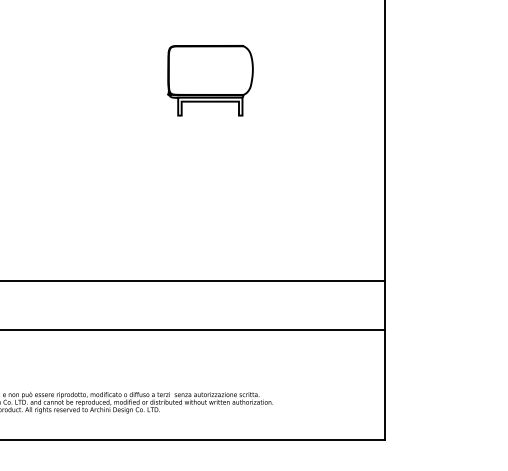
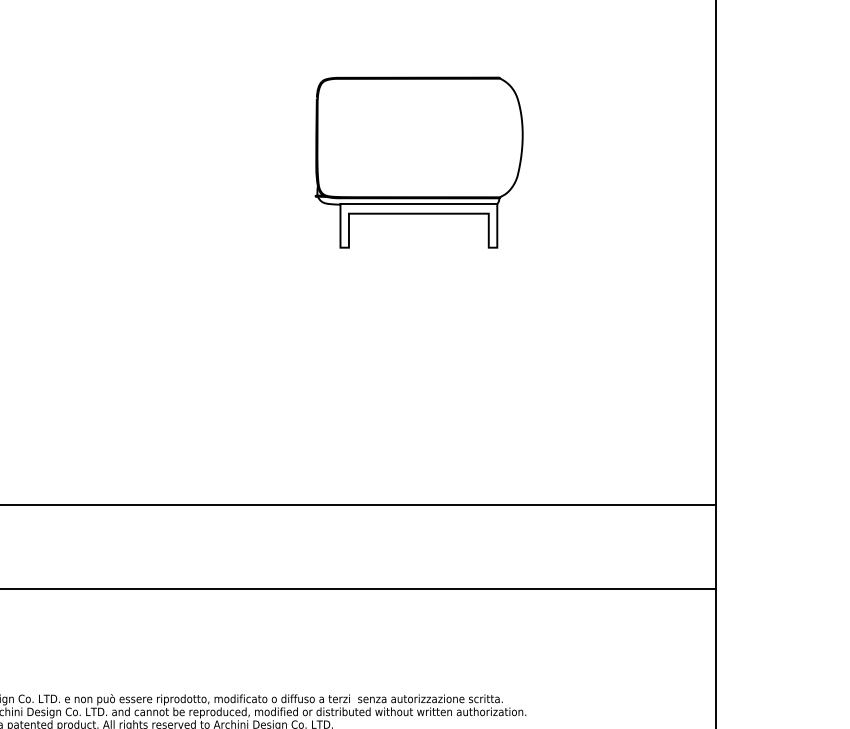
part: (210, 80) -> (419, 162), size x1.43

